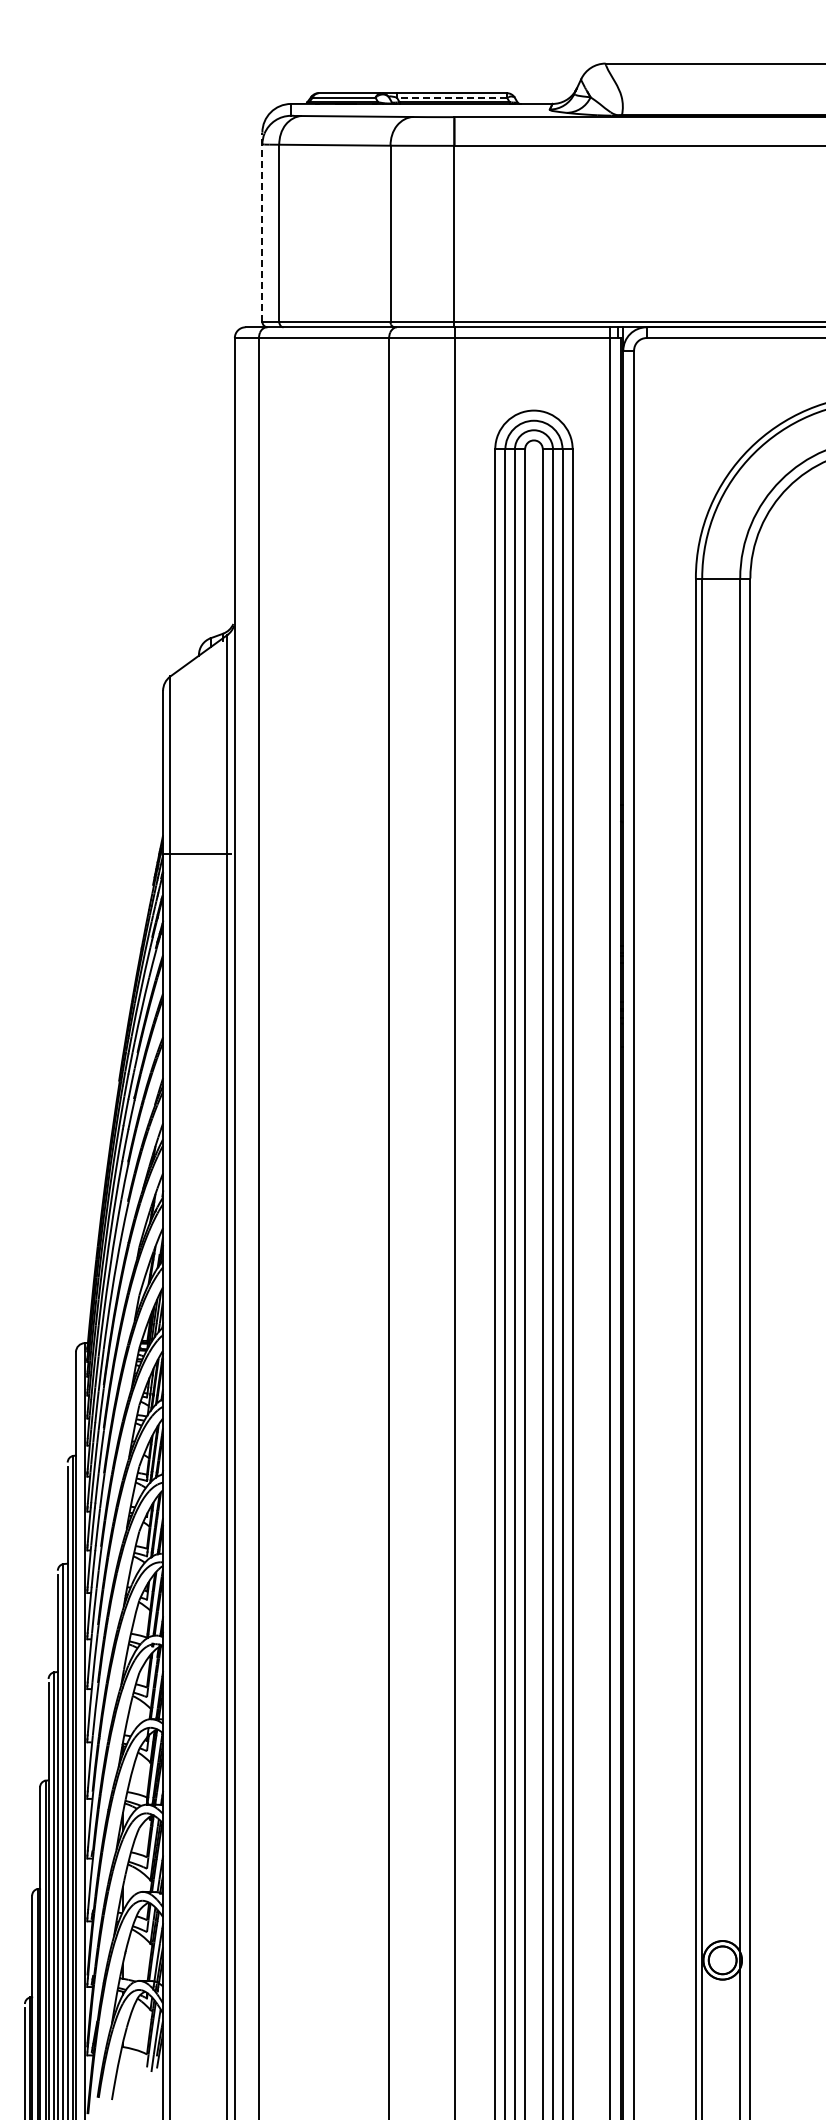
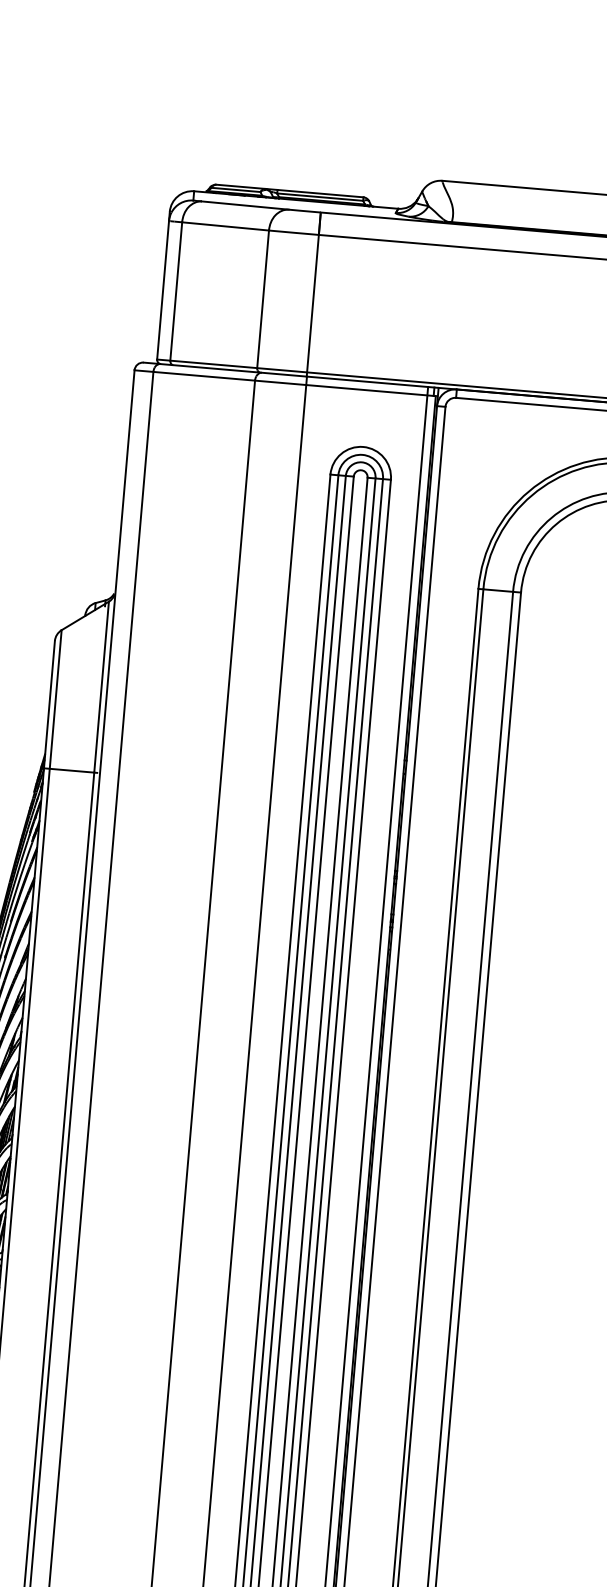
line: (451, 97) -> (319, 196), dashed -> solid
line: (262, 227) -> (163, 285), dashed -> solid

